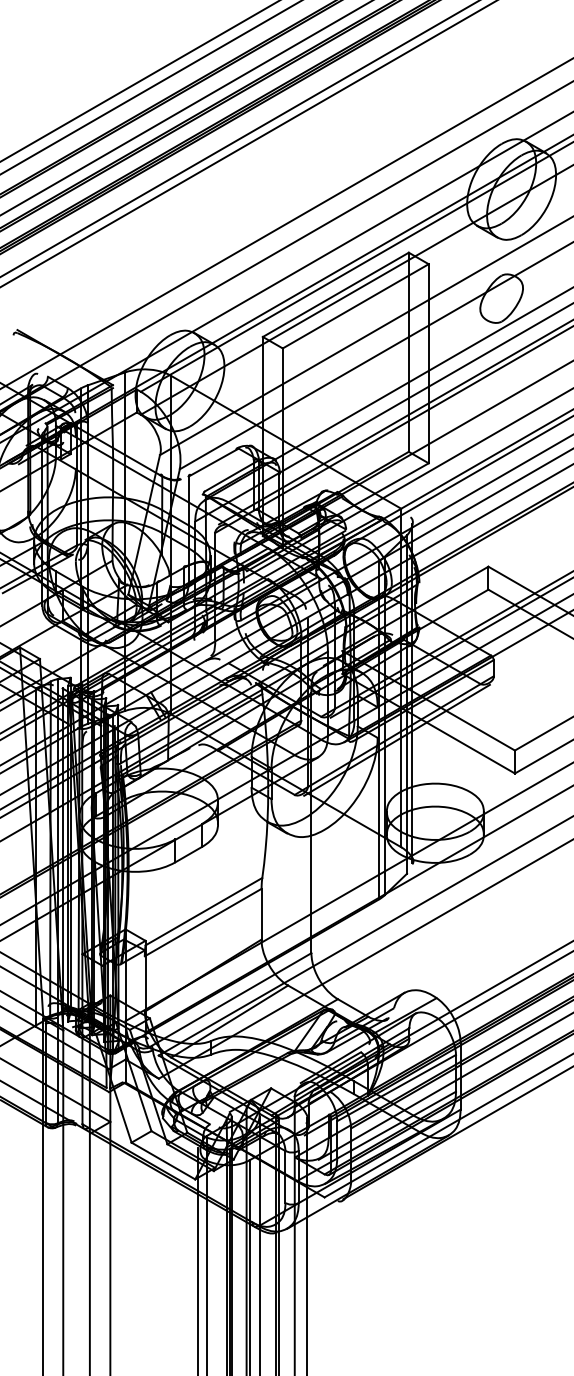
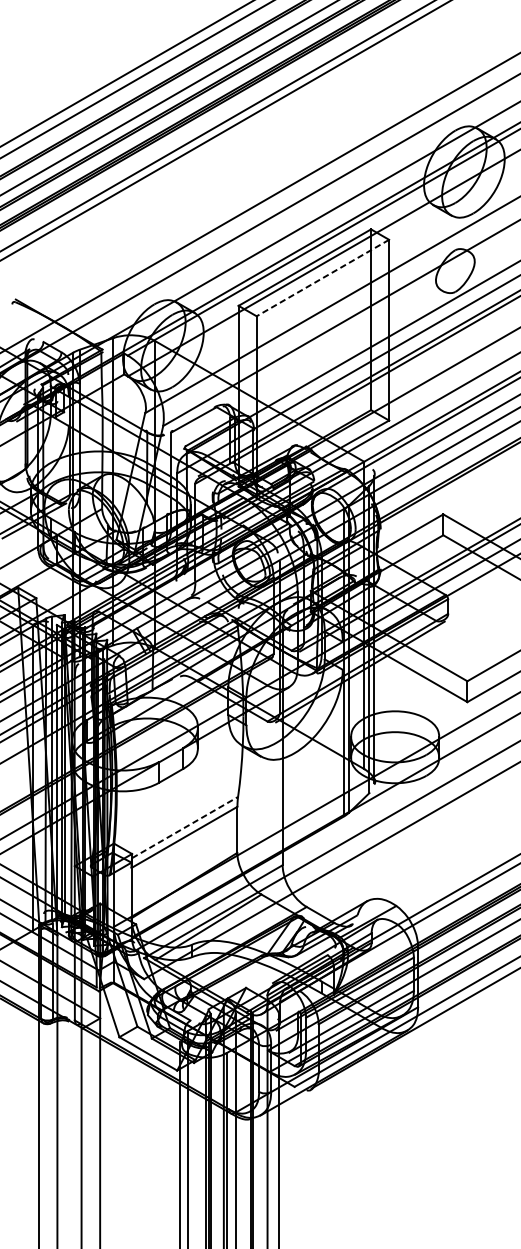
line: (355, 306) -> (322, 278), solid -> dashed
line: (204, 911) -> (185, 827), solid -> dashed

